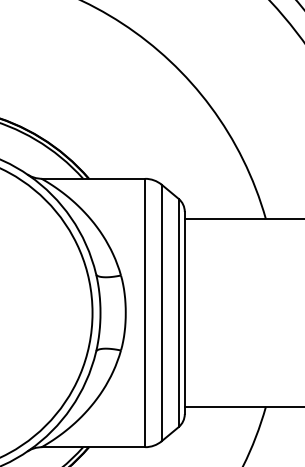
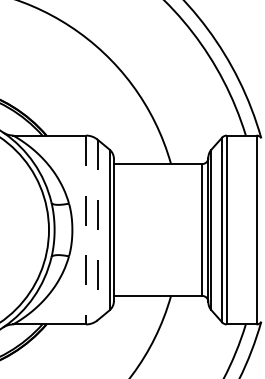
line: (145, 313) -> (86, 230), solid -> dashed
line: (161, 313) -> (97, 230), solid -> dashed

